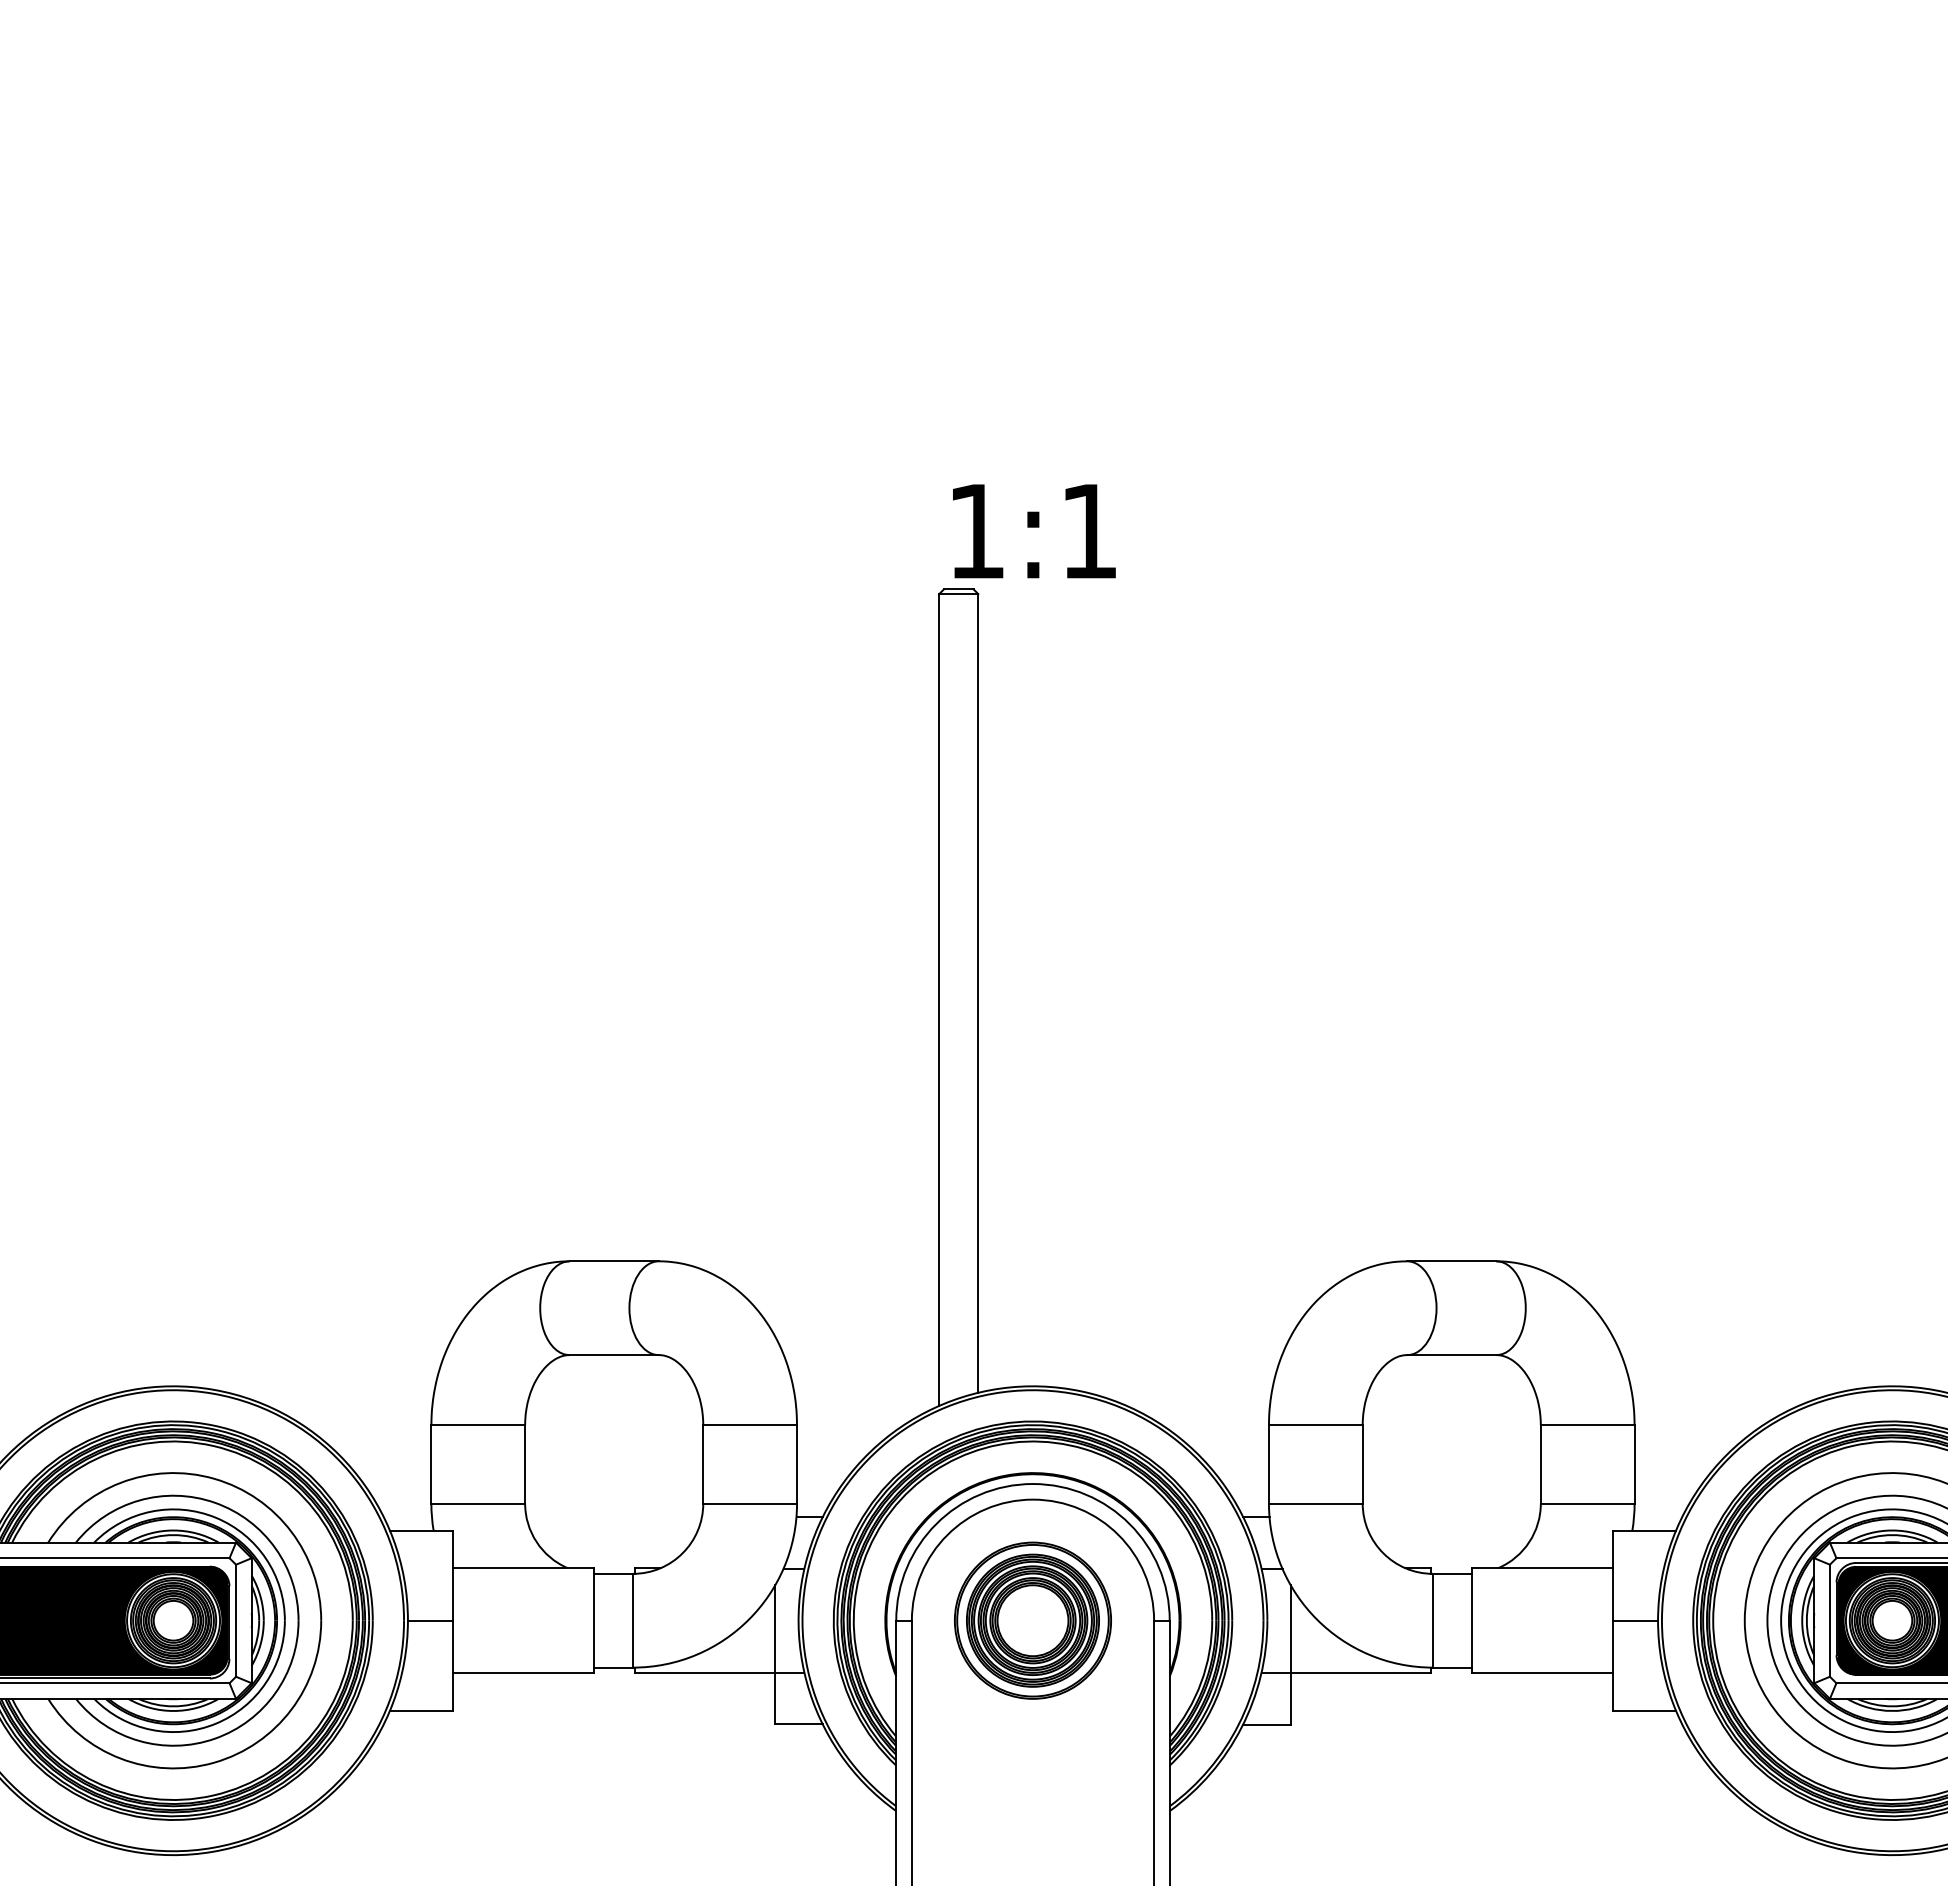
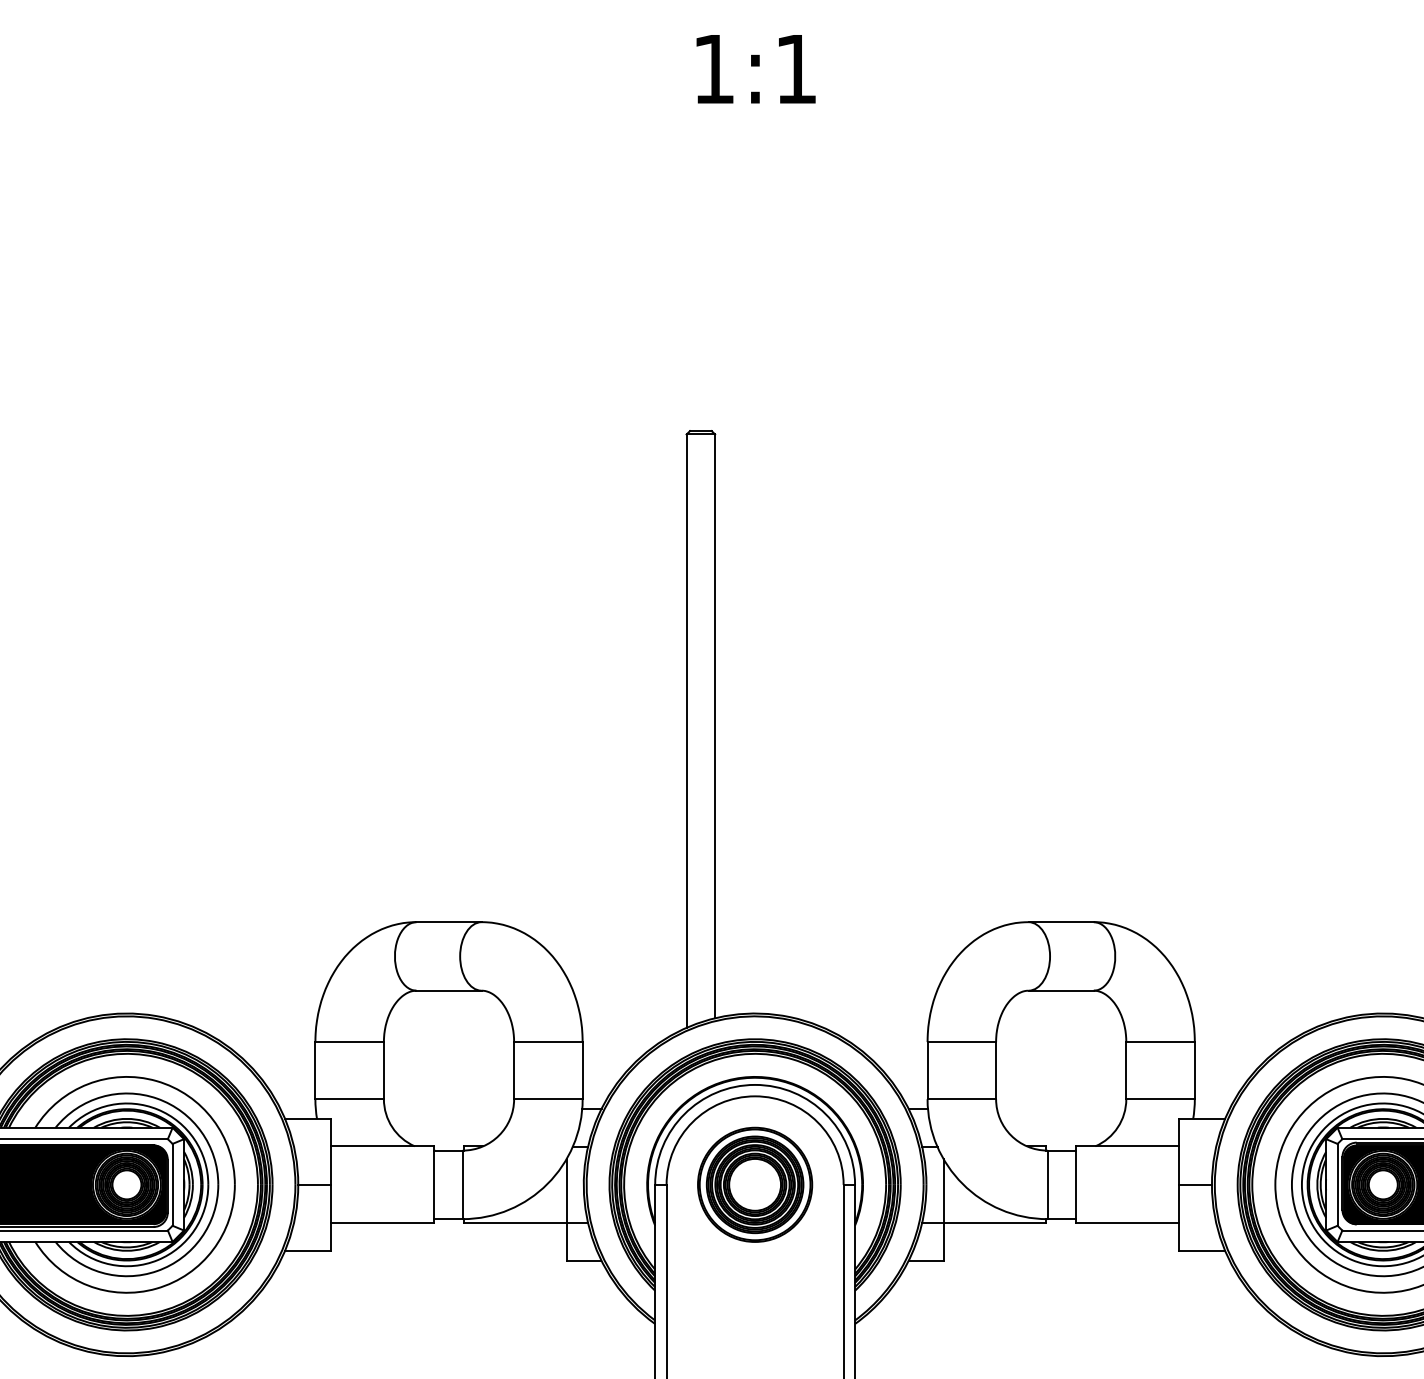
text: (1034, 531) -> (756, 69), moved

